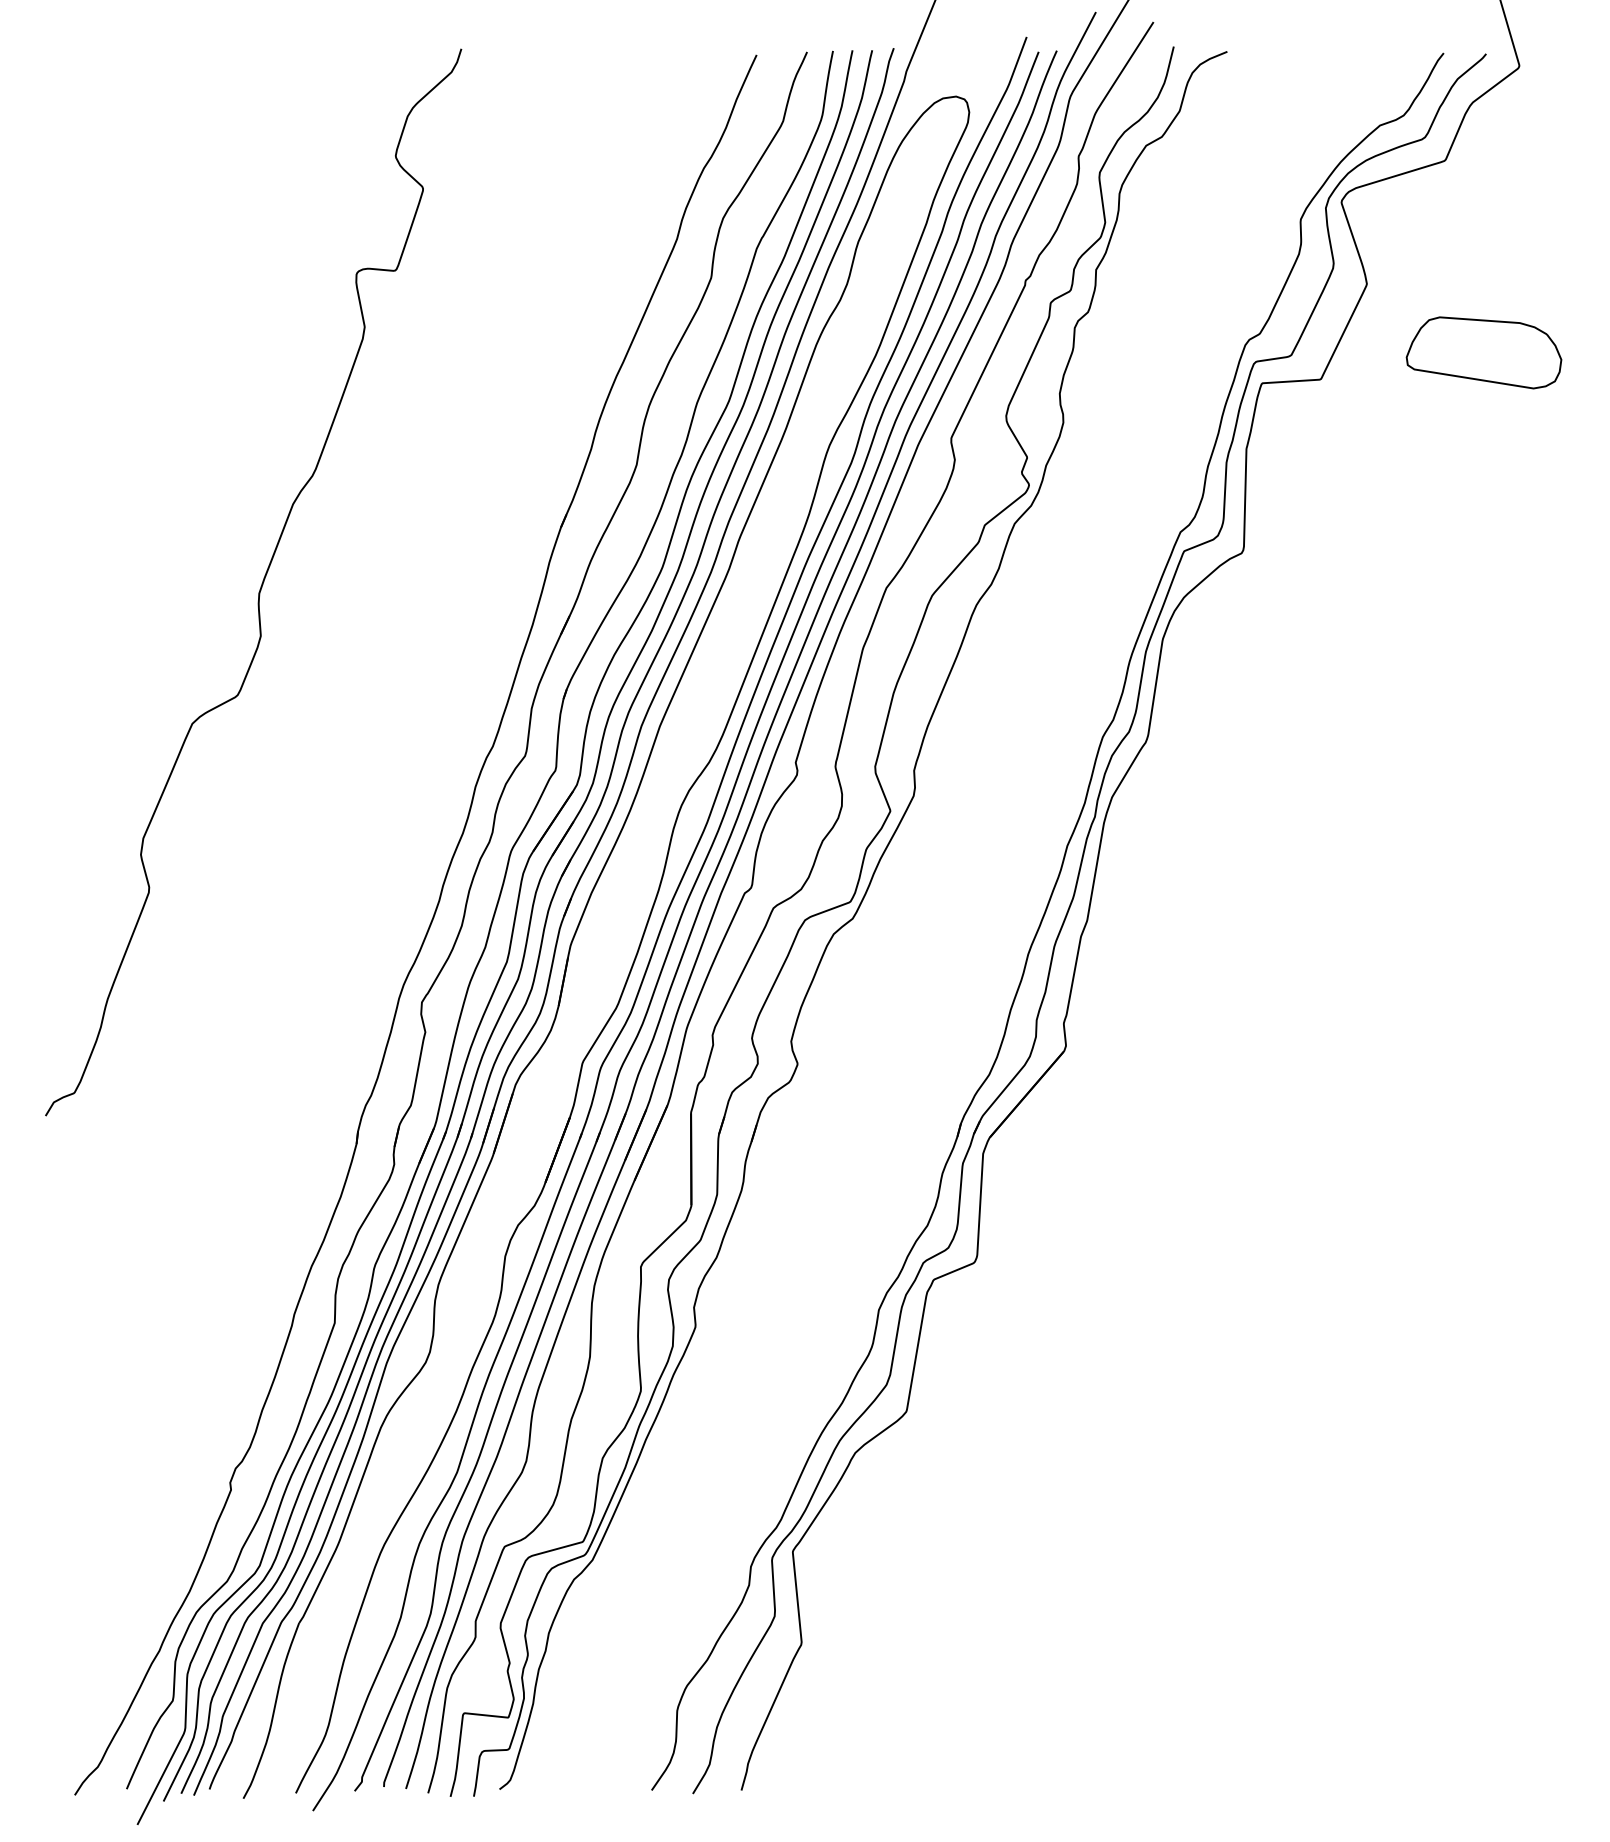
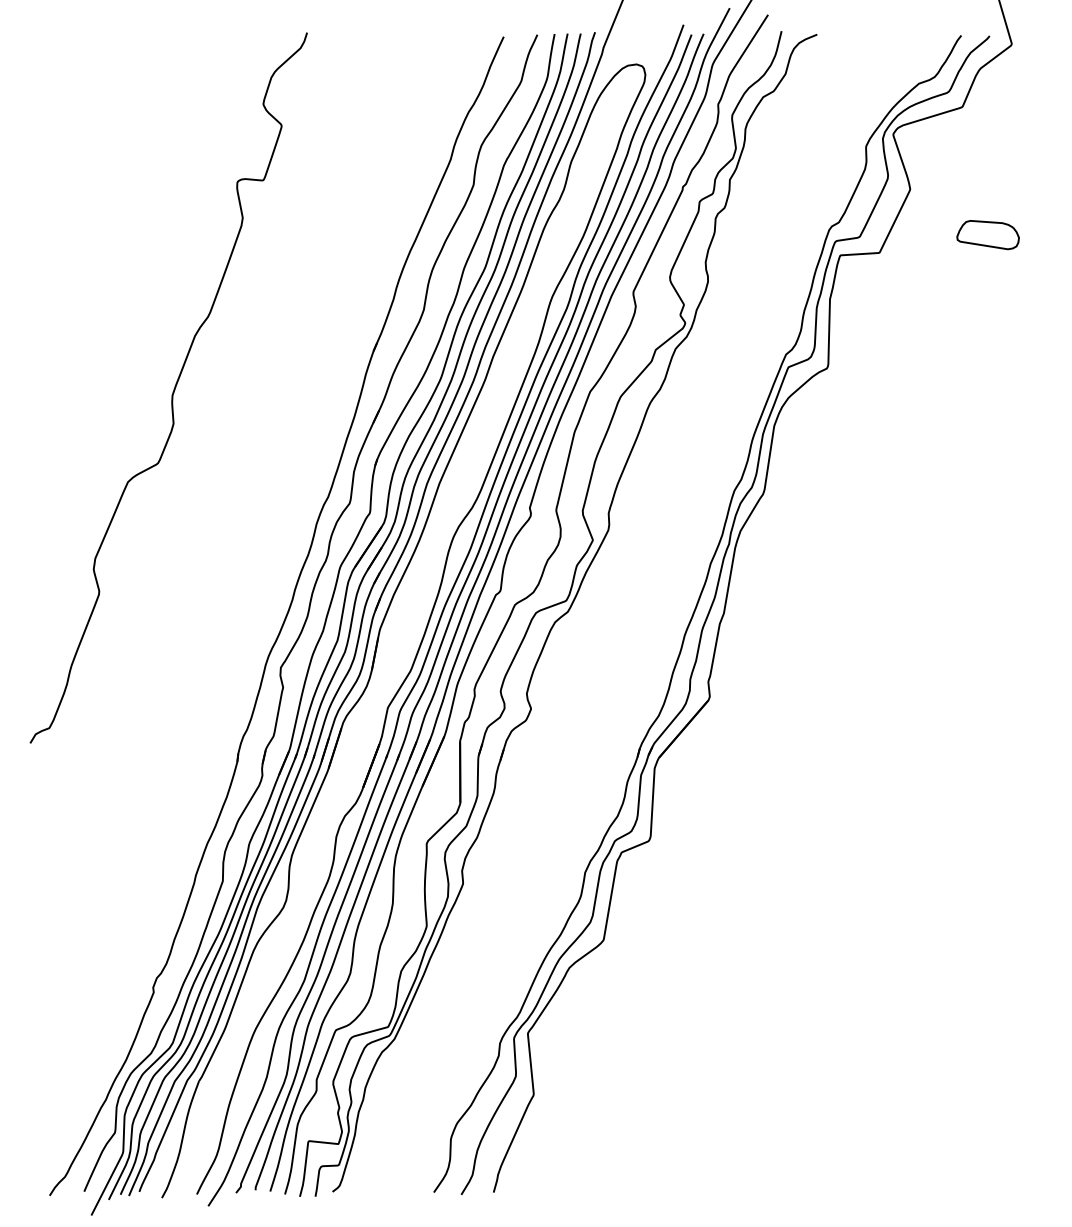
part: (1482, 351) -> (987, 234), size x0.6

